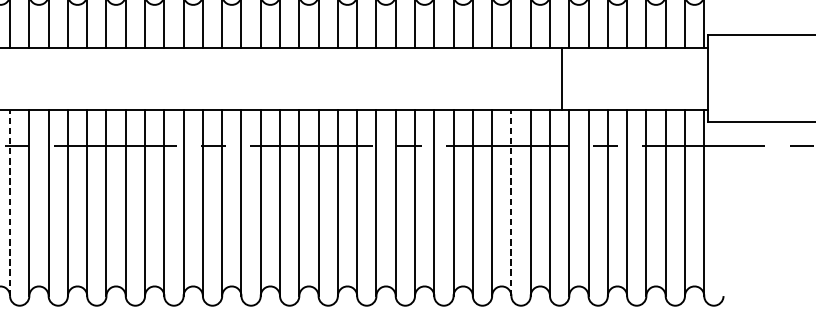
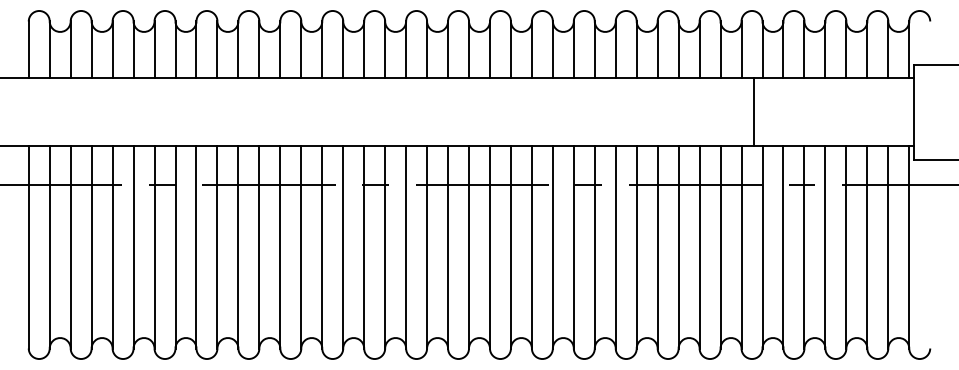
line: (10, 202) -> (154, 246), dashed -> solid
line: (511, 202) -> (699, 246), dashed -> solid

